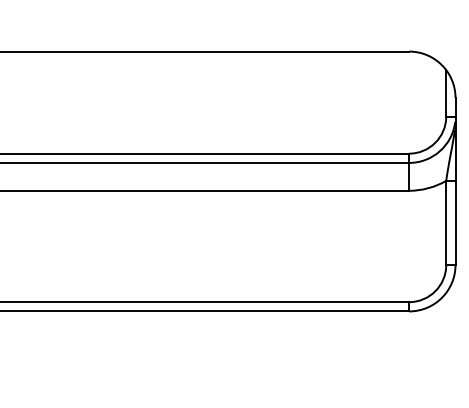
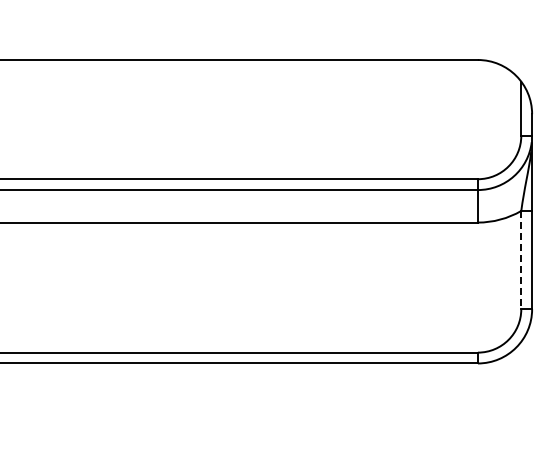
line: (446, 223) -> (521, 260), solid -> dashed

